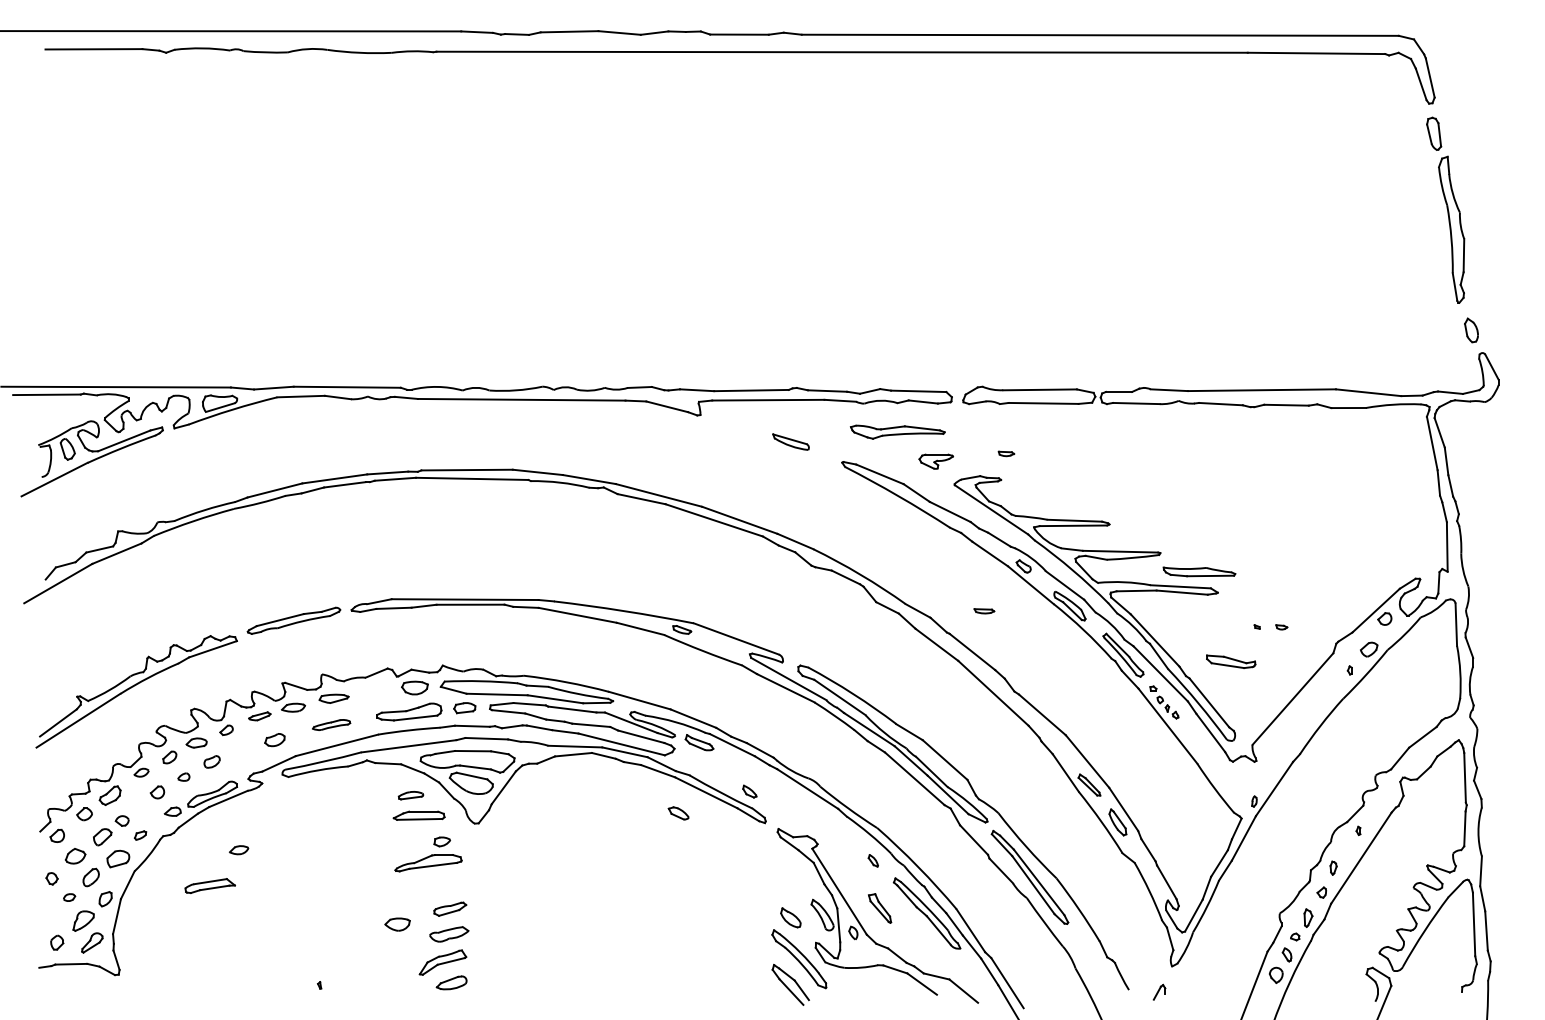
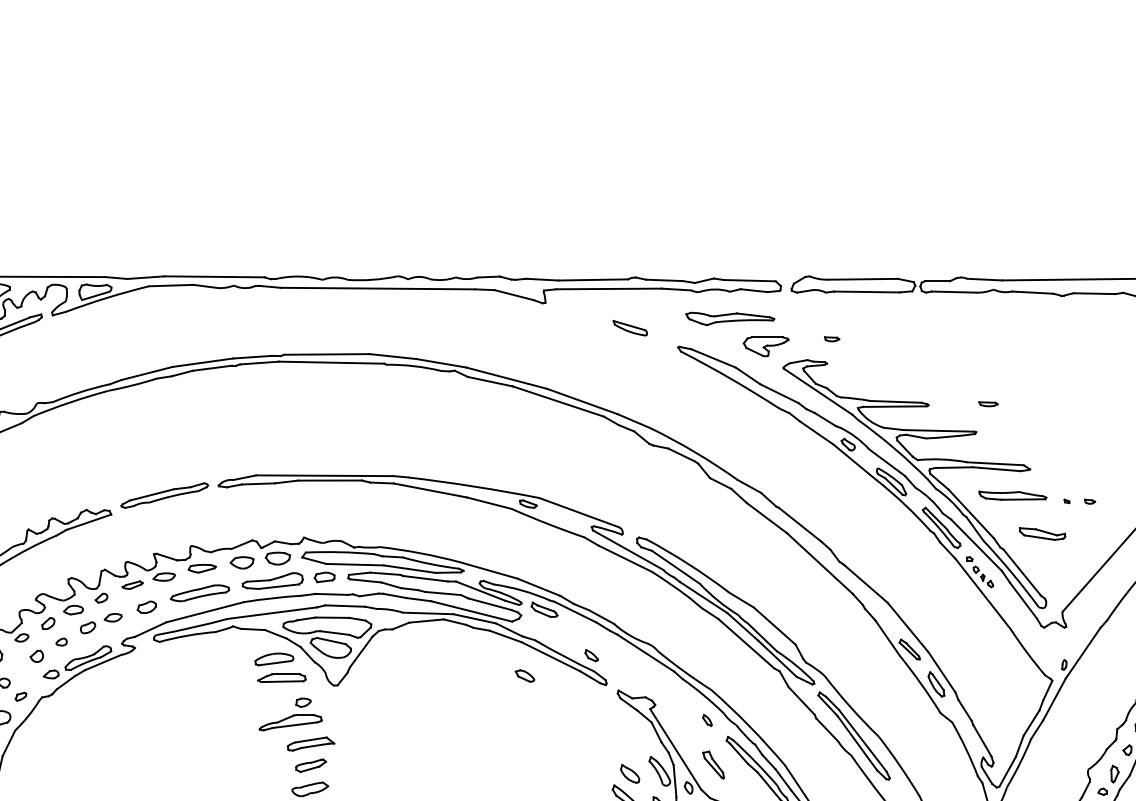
part: (936, 461) -> (766, 346), size x1.43
part: (1199, 571) -> (1012, 495), moved
part: (984, 611) -> (988, 404), moved
part: (331, 724) -> (199, 592), size x1.67
part: (410, 795) -> (273, 659), size x1.67
part: (238, 850) -> (112, 618), moved
part: (209, 885) -> (310, 743), moved
part: (397, 924) -> (241, 562), moved

